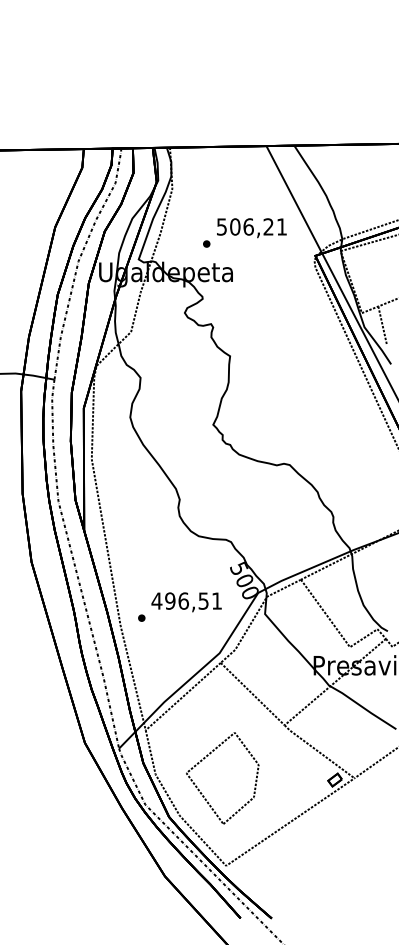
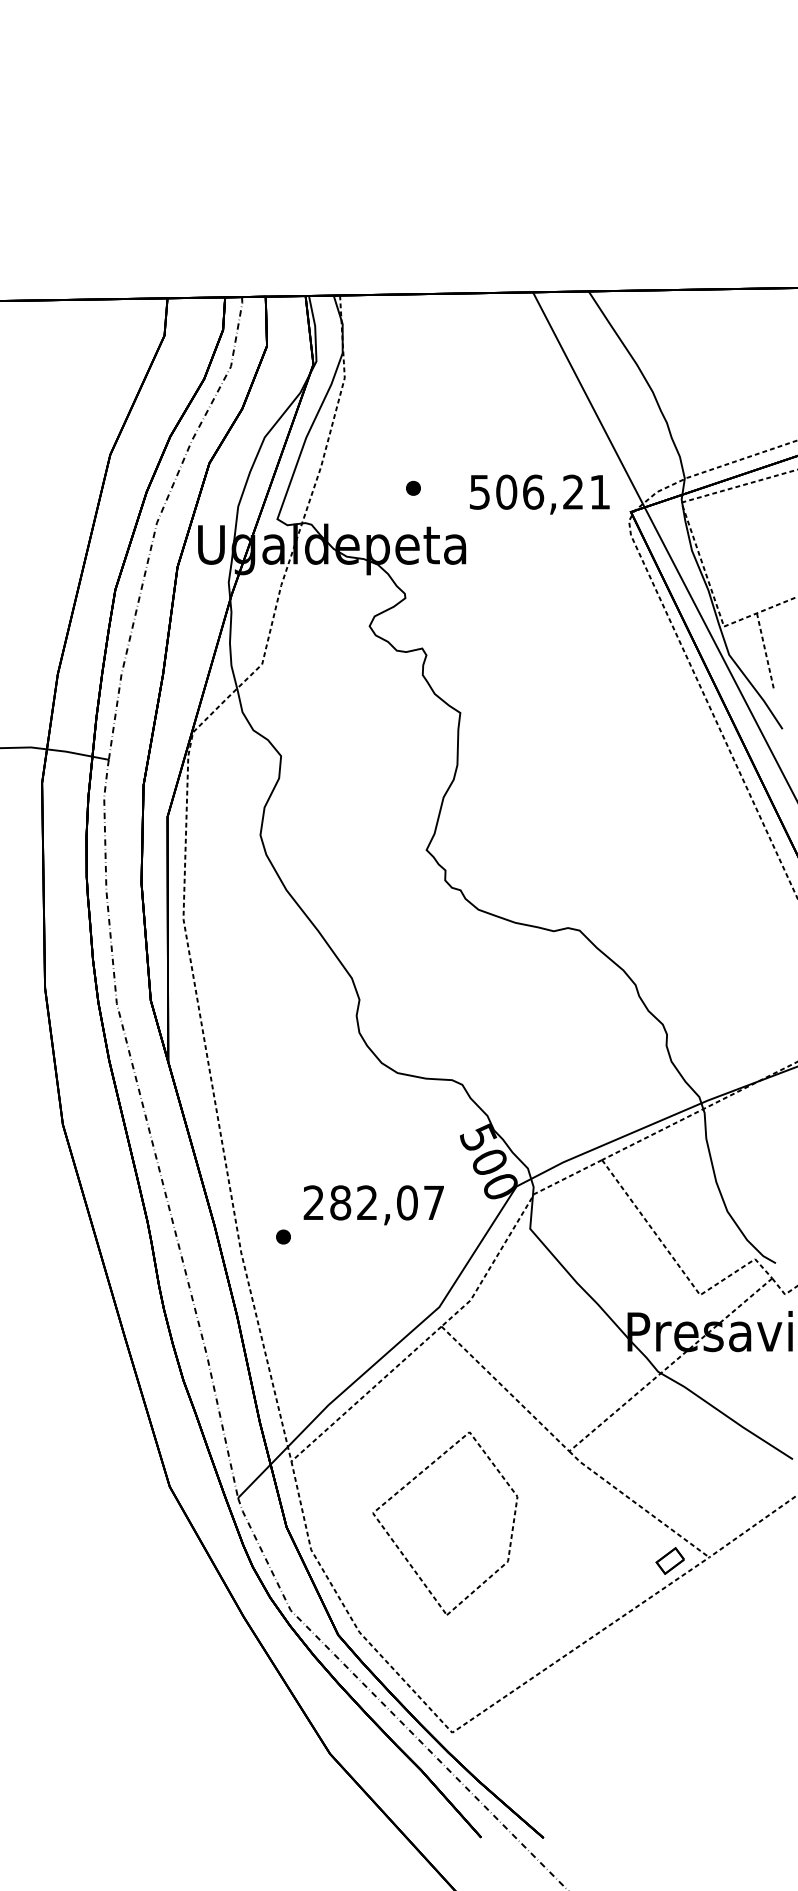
text: (251, 228) -> (539, 495), moved
text: (186, 600) -> (372, 1201), 496,51 -> 282,07
part: (202, 793) -> (405, 1553), moved

